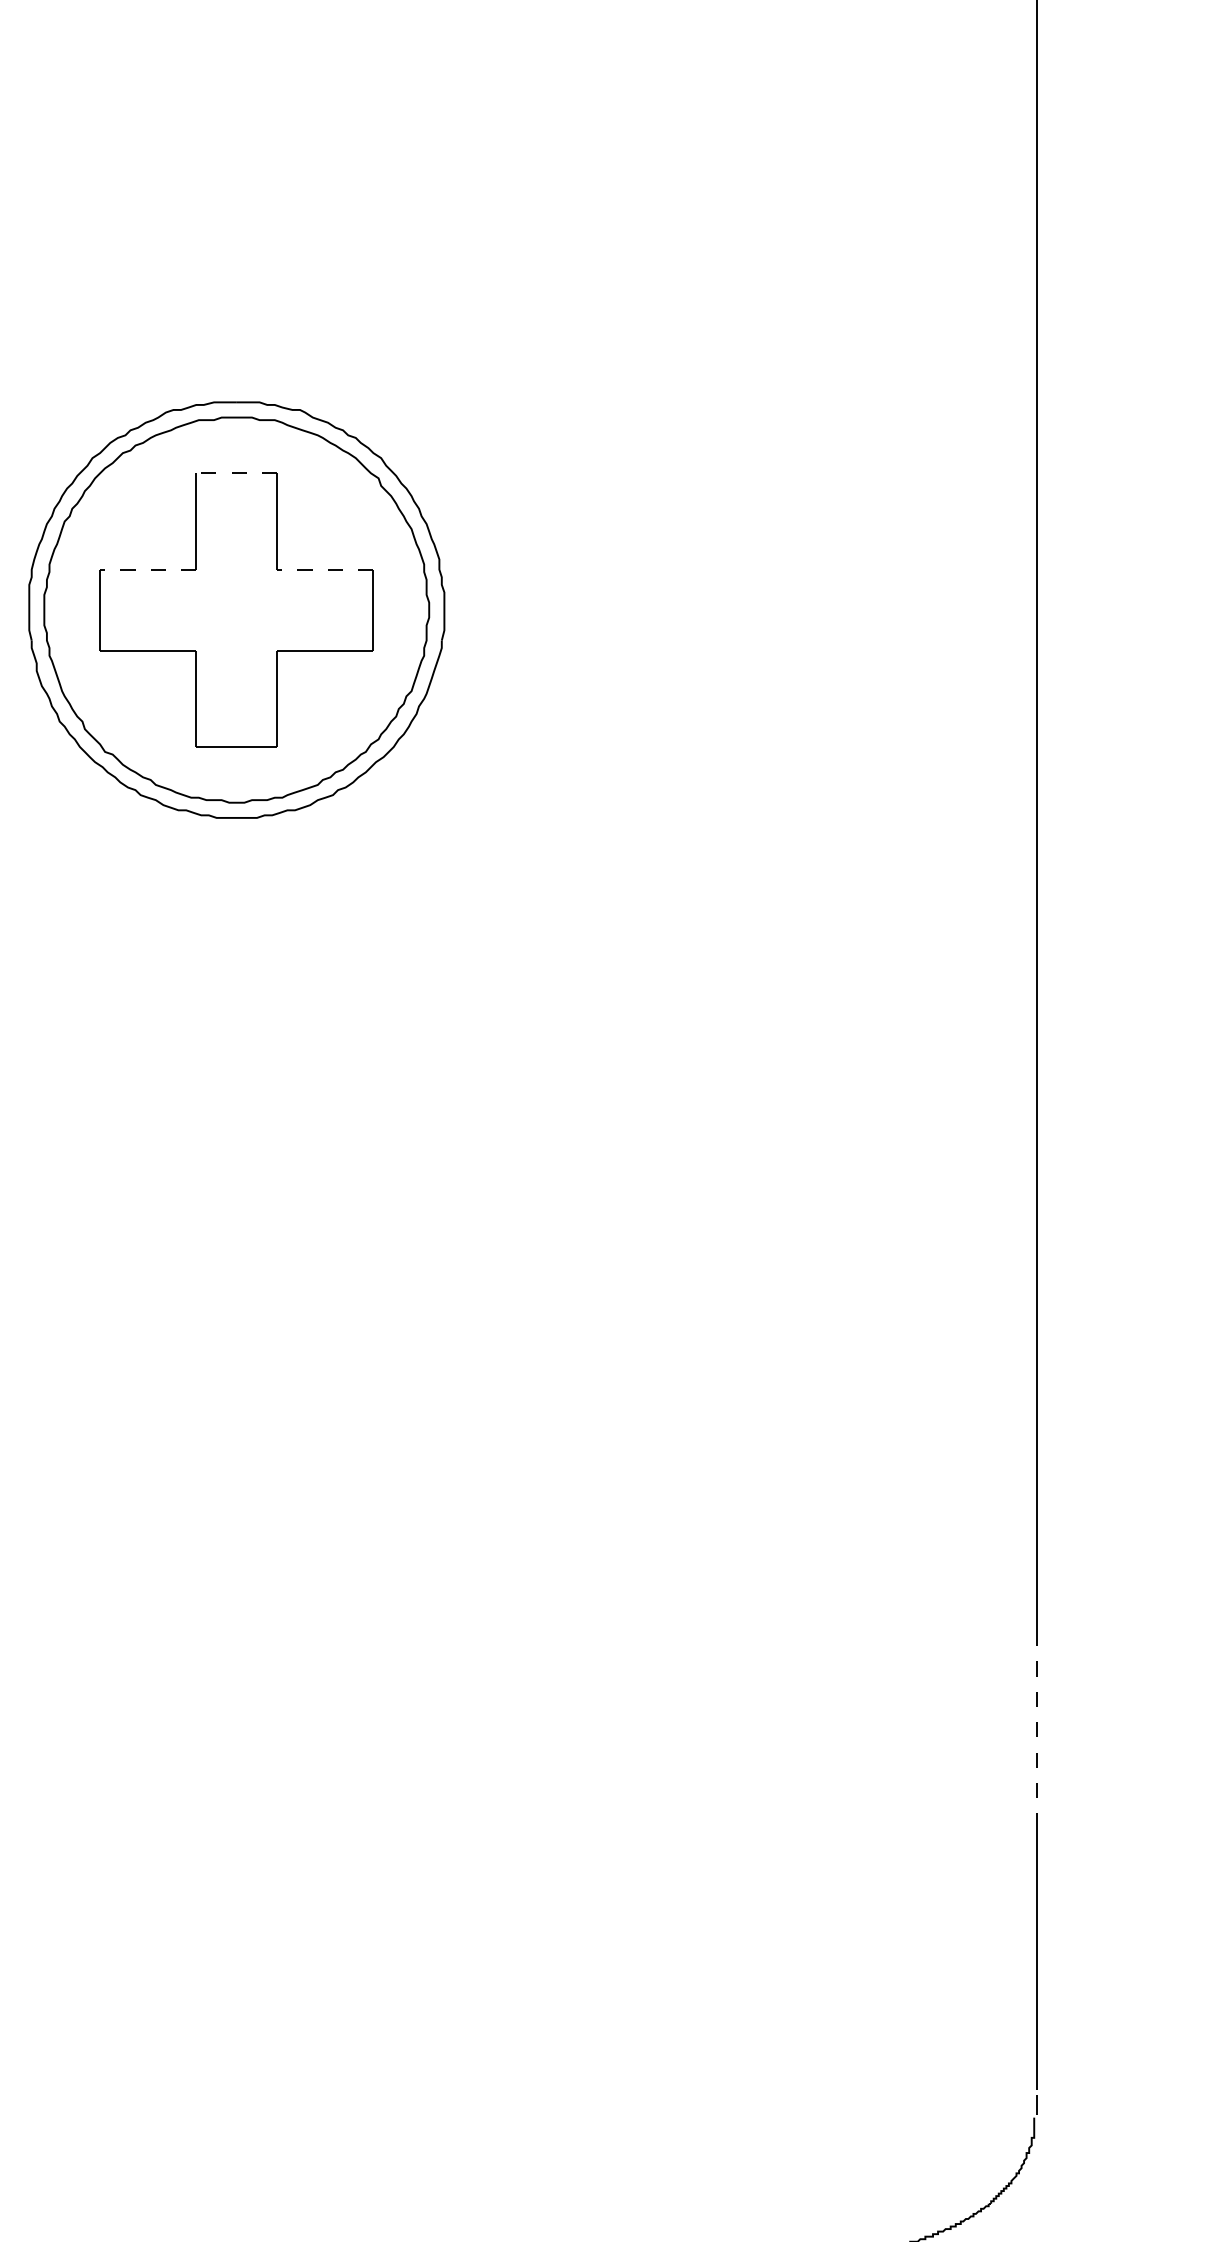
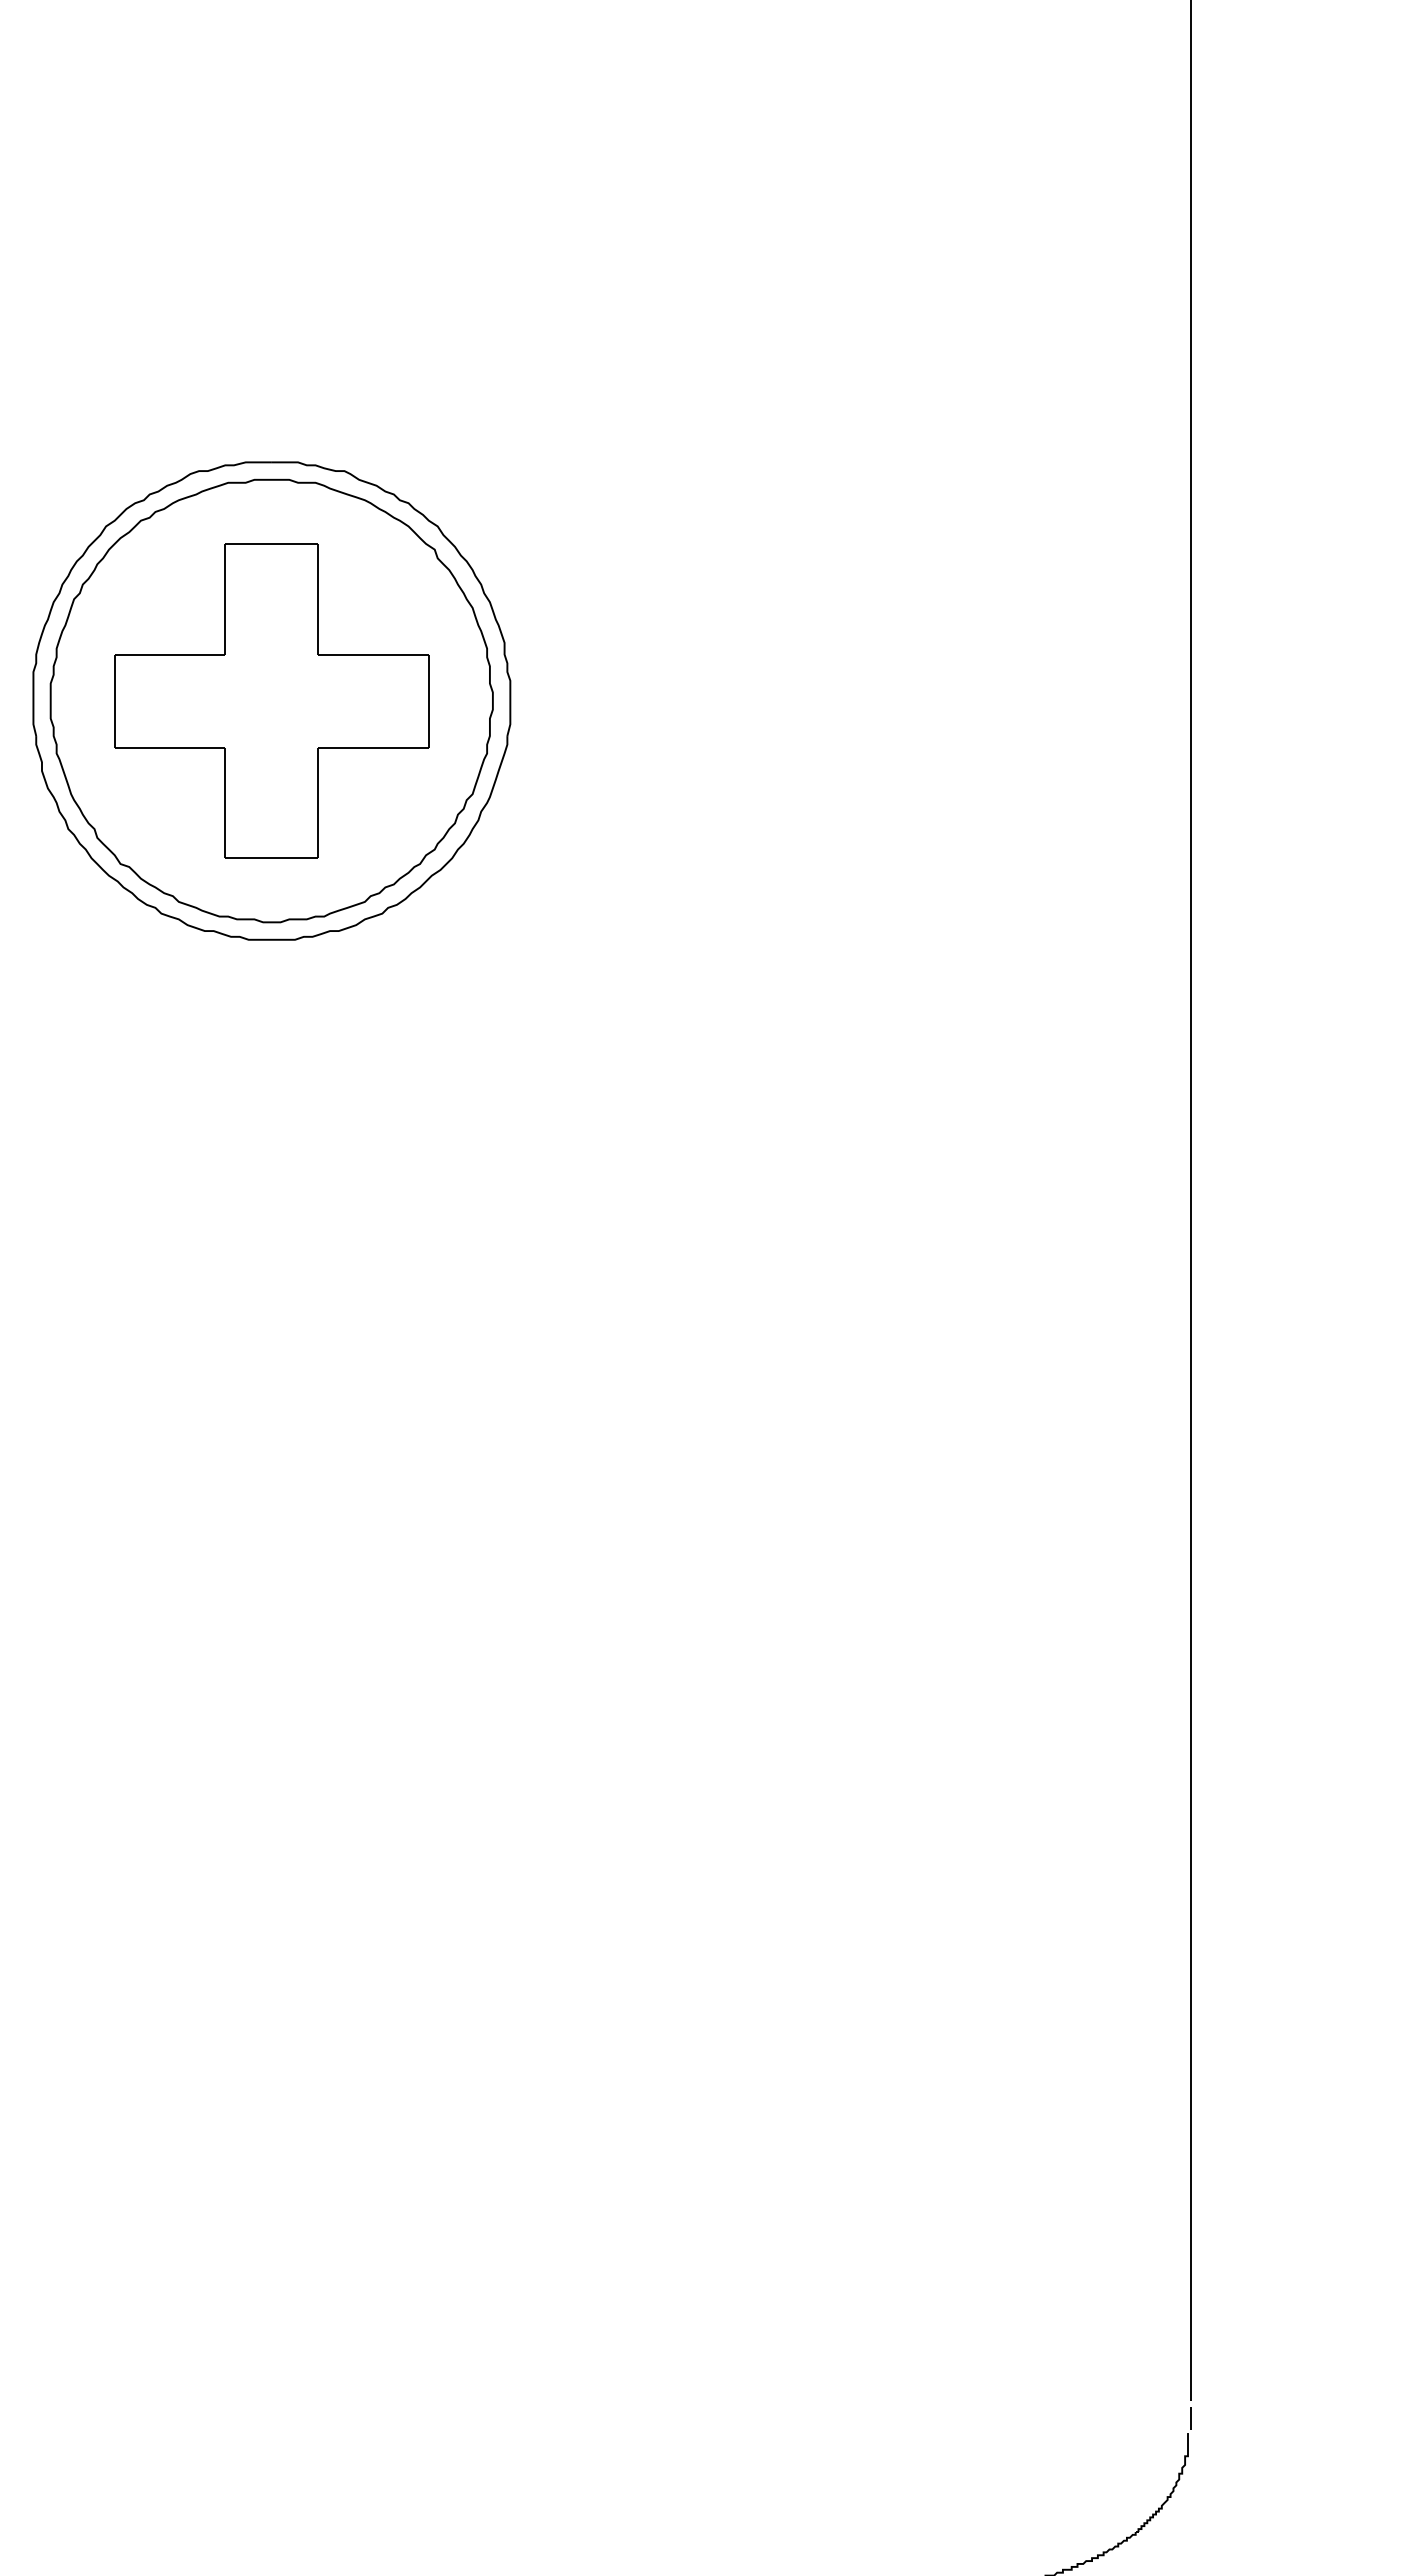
line: (236, 472) -> (271, 543), dashed -> solid
line: (147, 569) -> (169, 654), dashed -> solid
line: (325, 569) -> (373, 654), dashed -> solid
line: (1036, 1727) -> (1190, 1984), dashed -> solid

